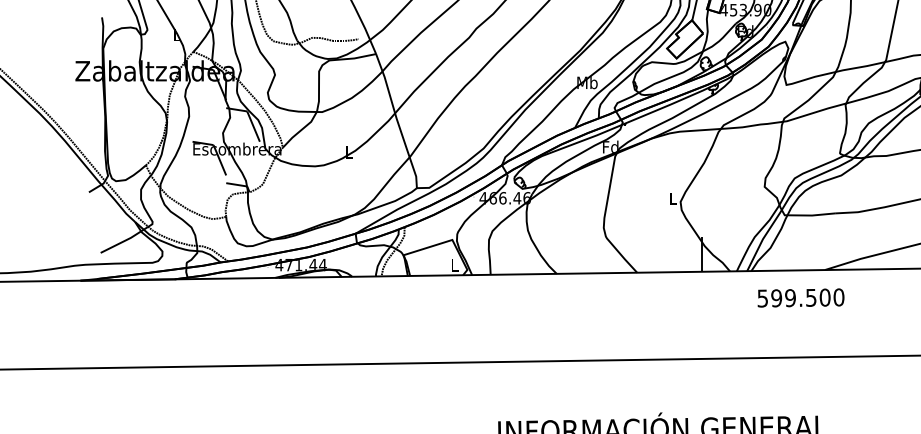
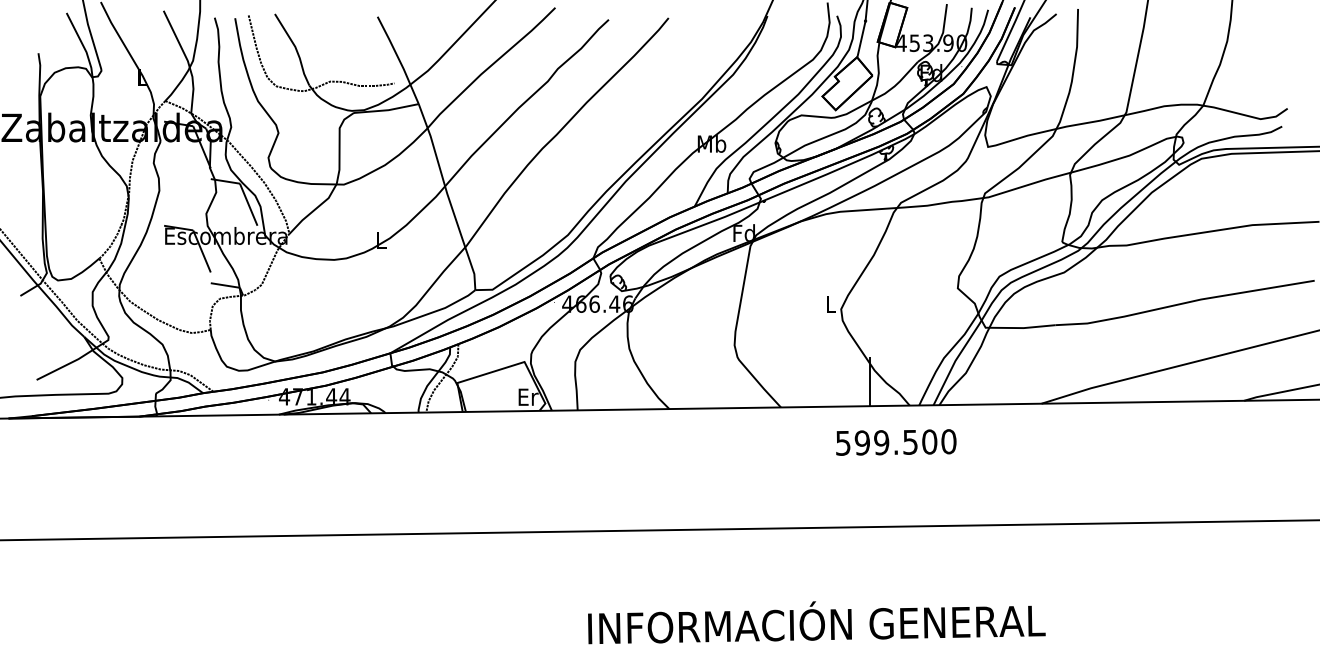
text: (455, 264) -> (528, 396), L -> Er
text: (801, 297) -> (896, 442), moved

